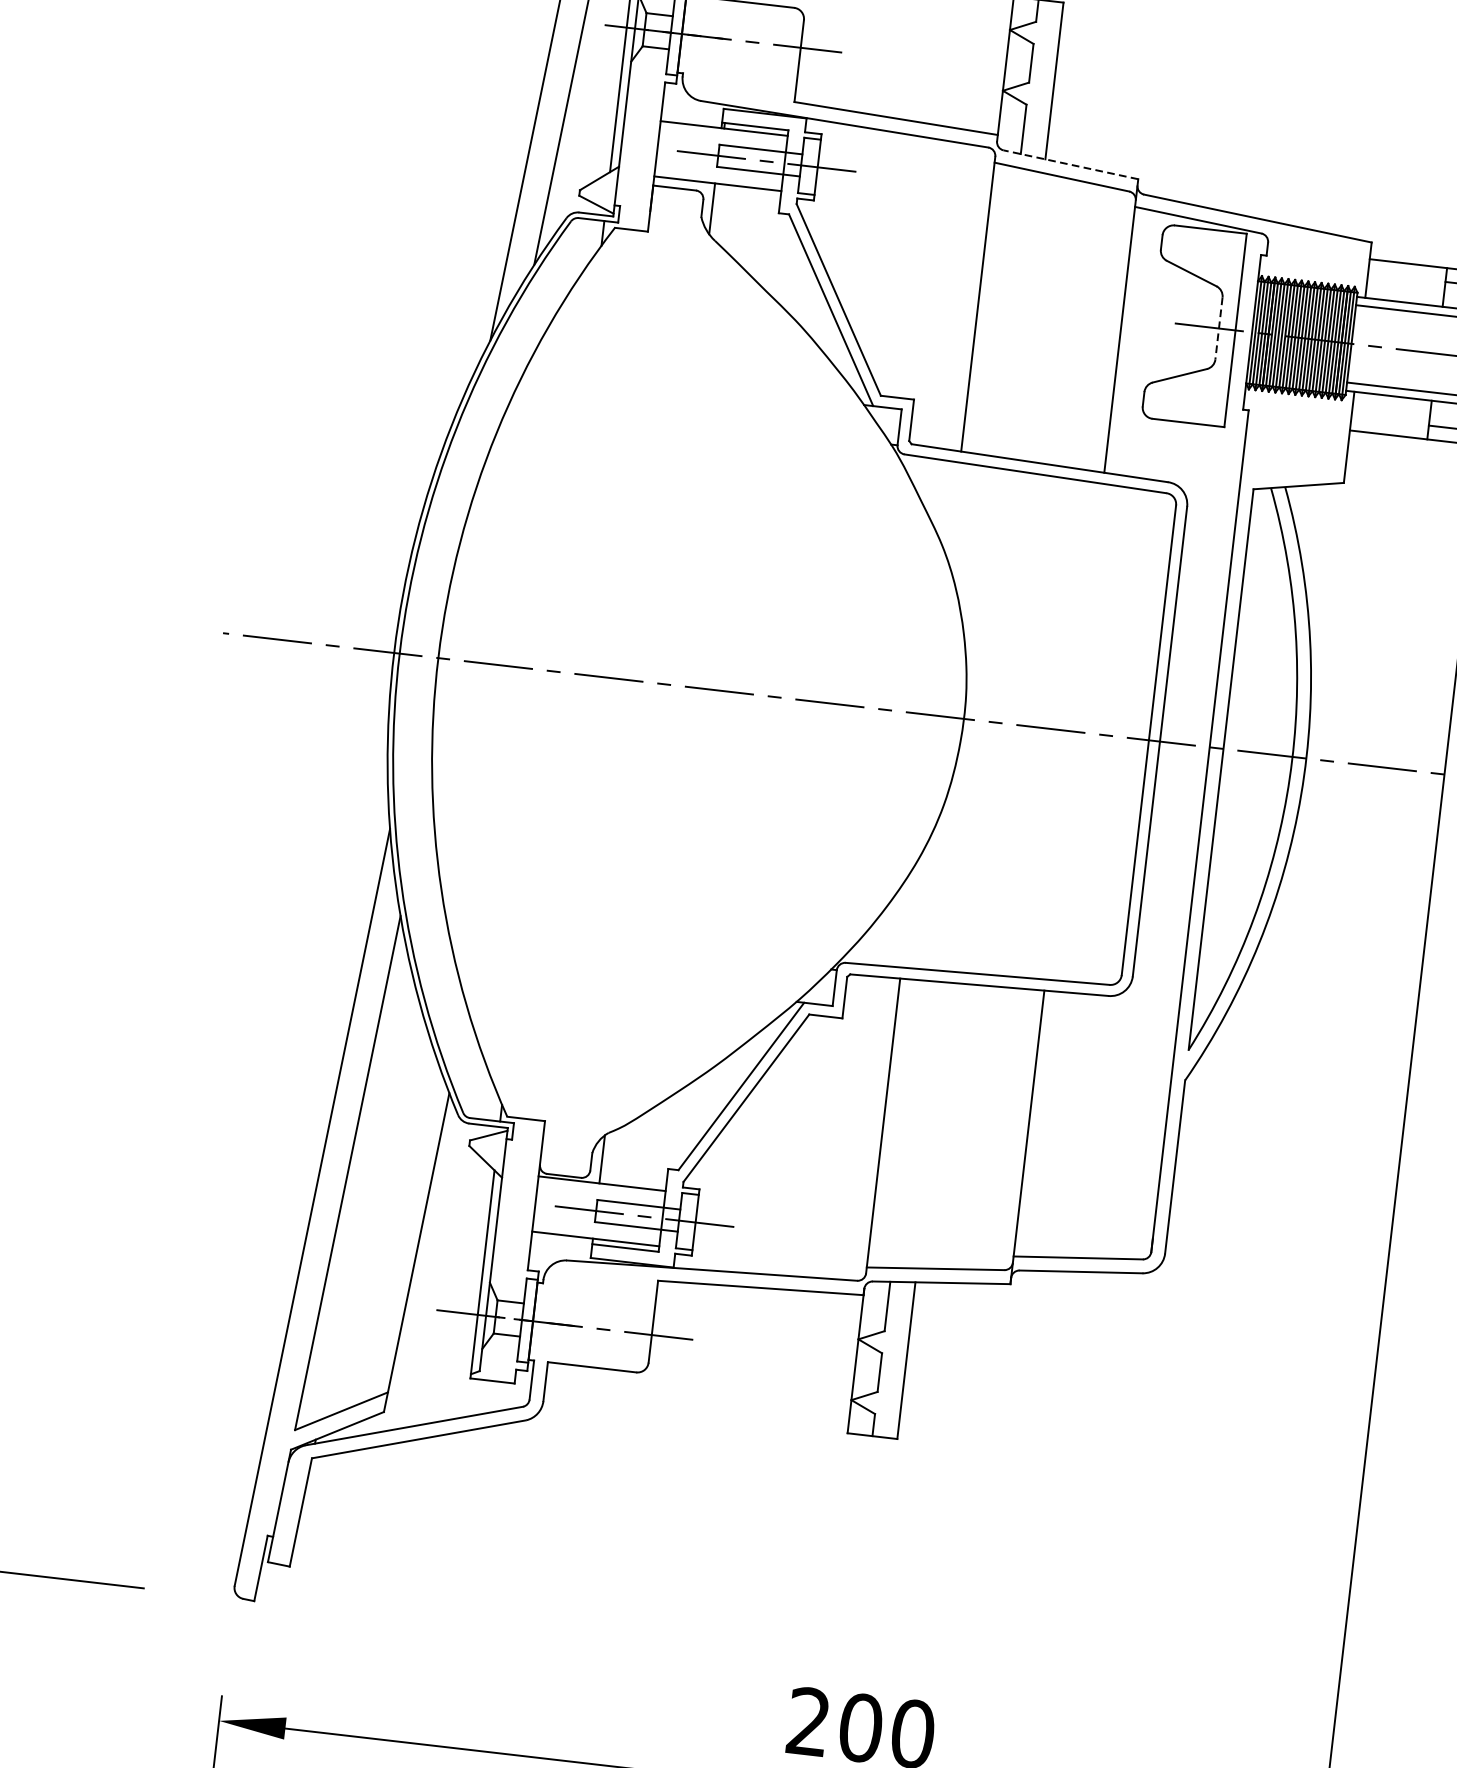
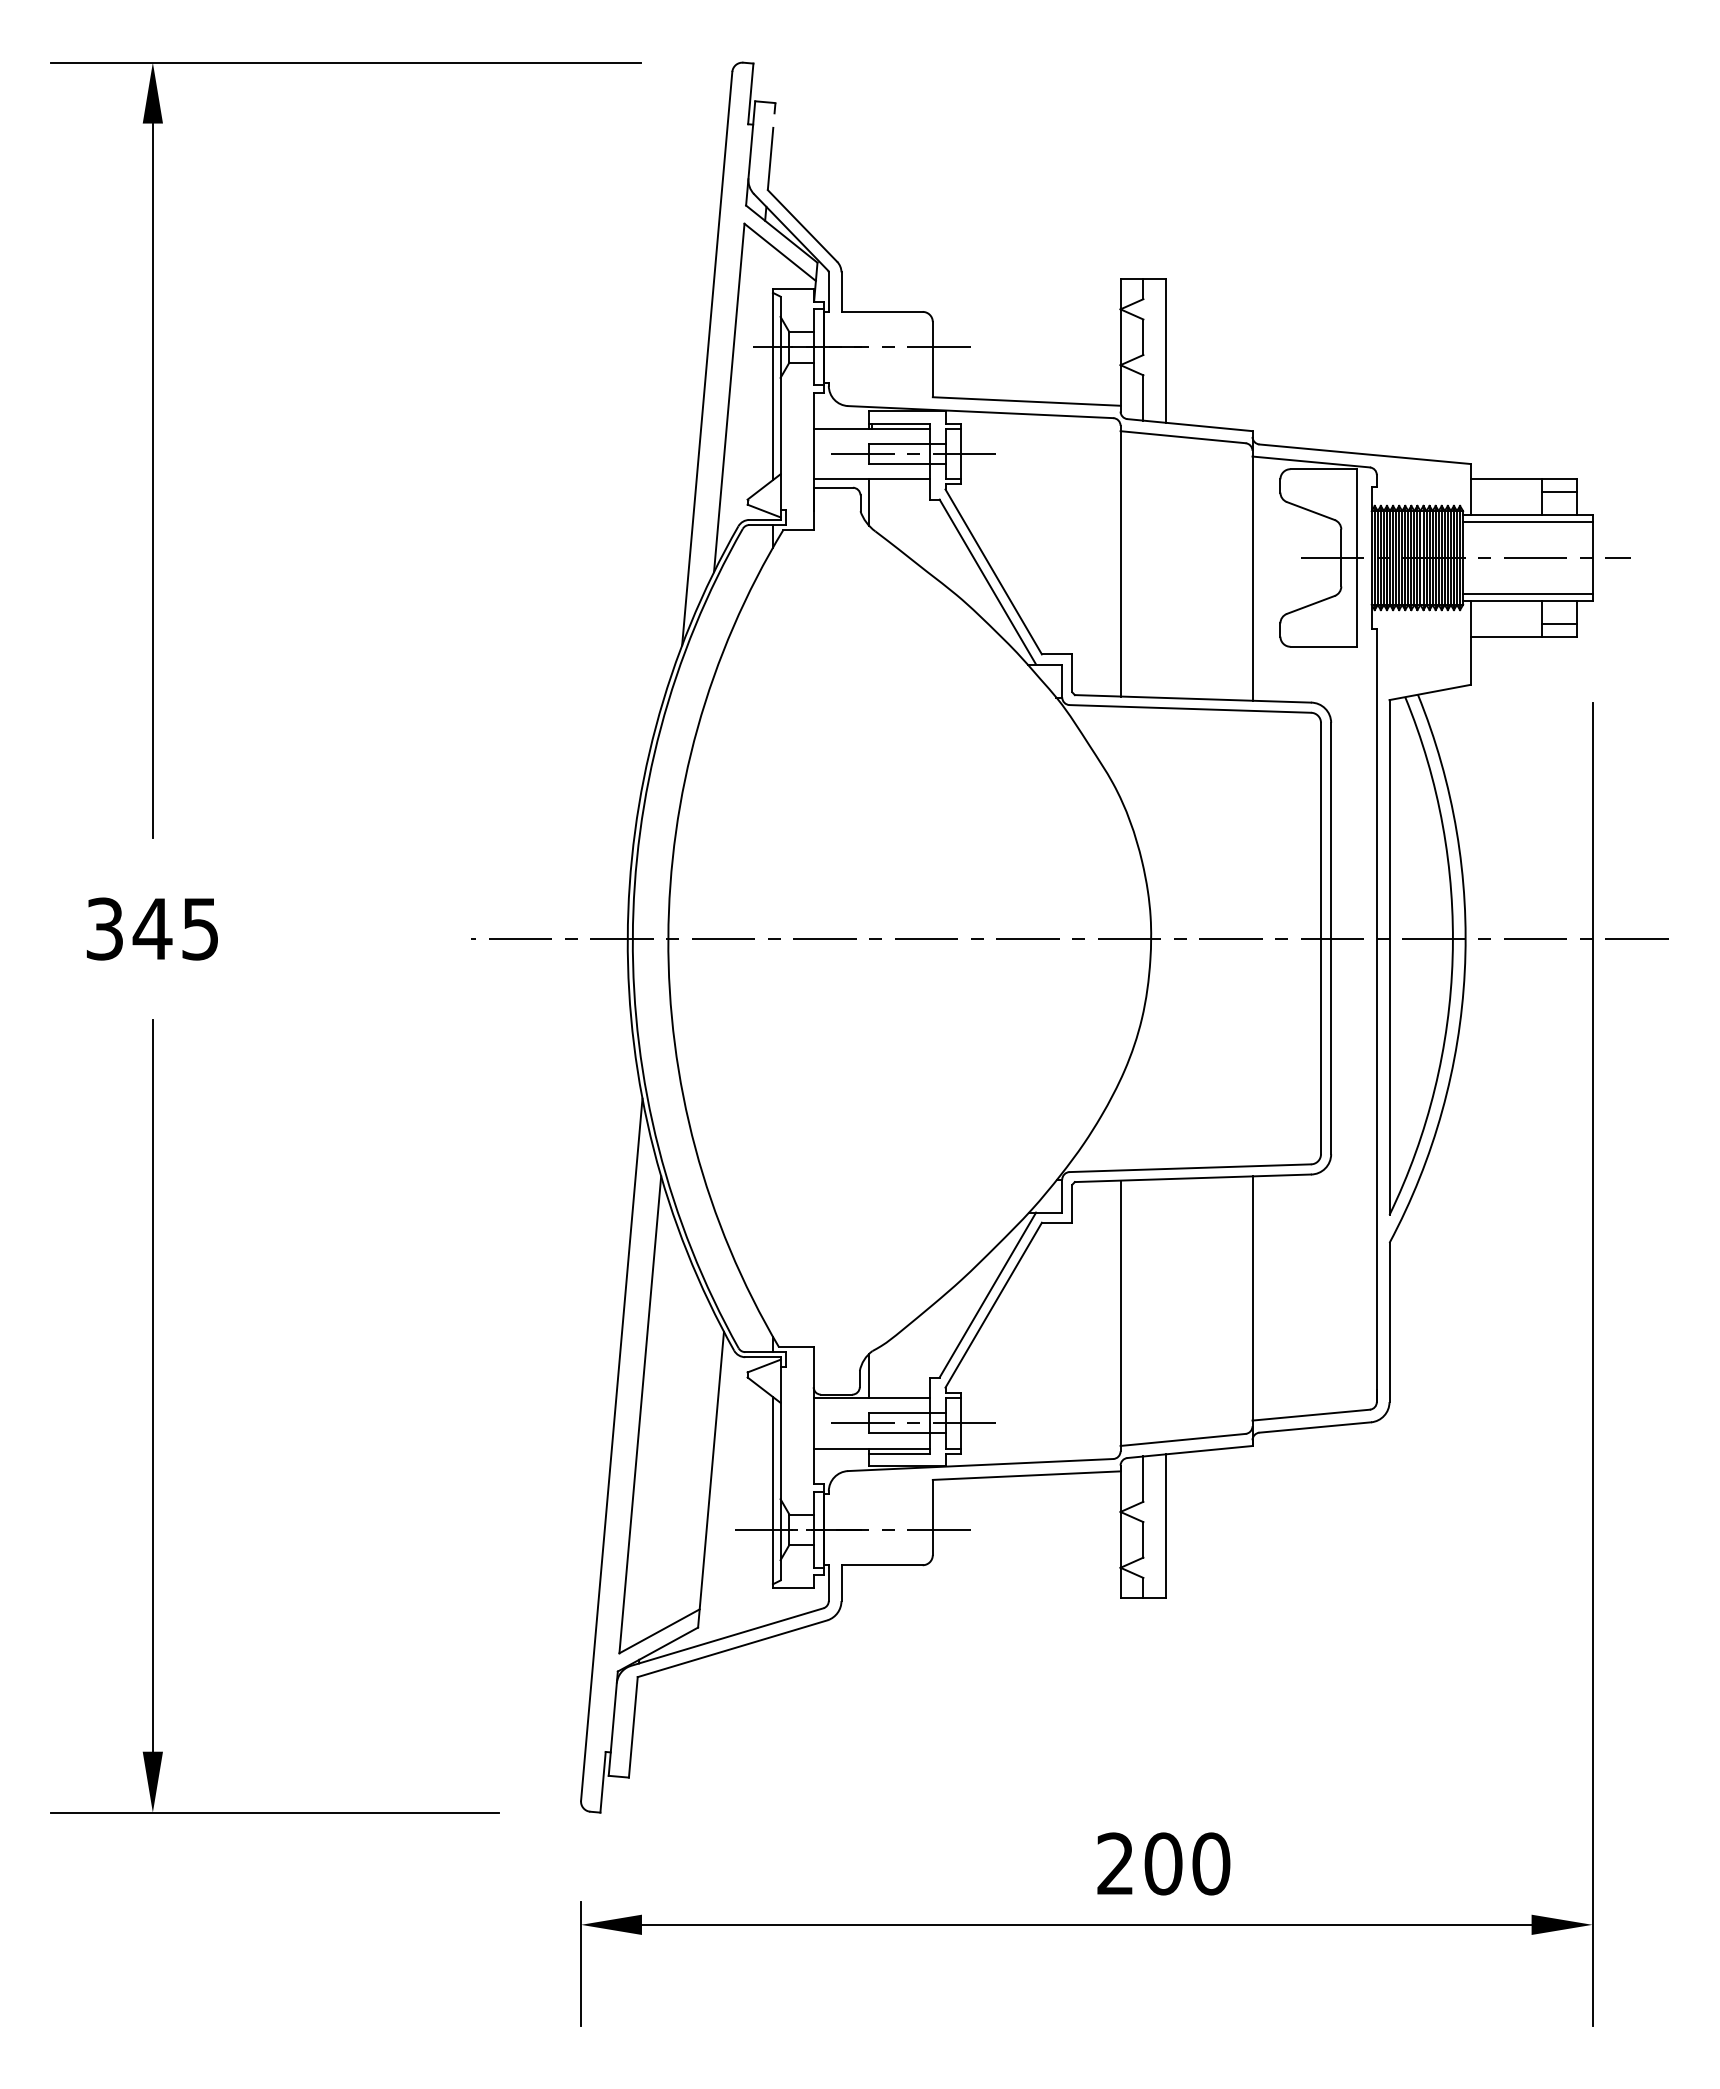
line: (1070, 165) -> (1189, 425), dashed -> solid
line: (1219, 329) -> (1341, 558), dashed -> solid

